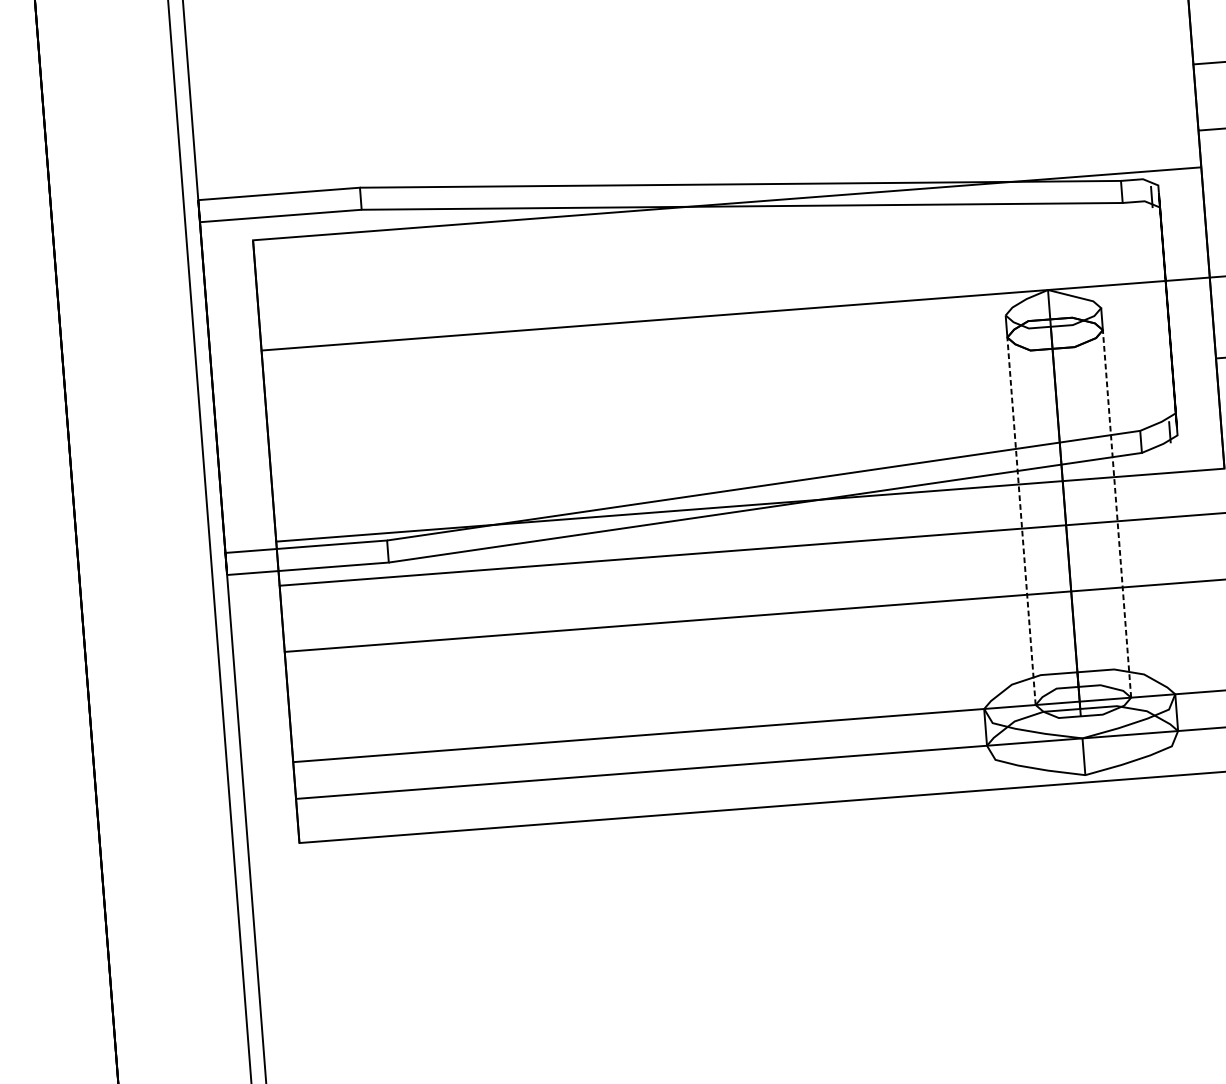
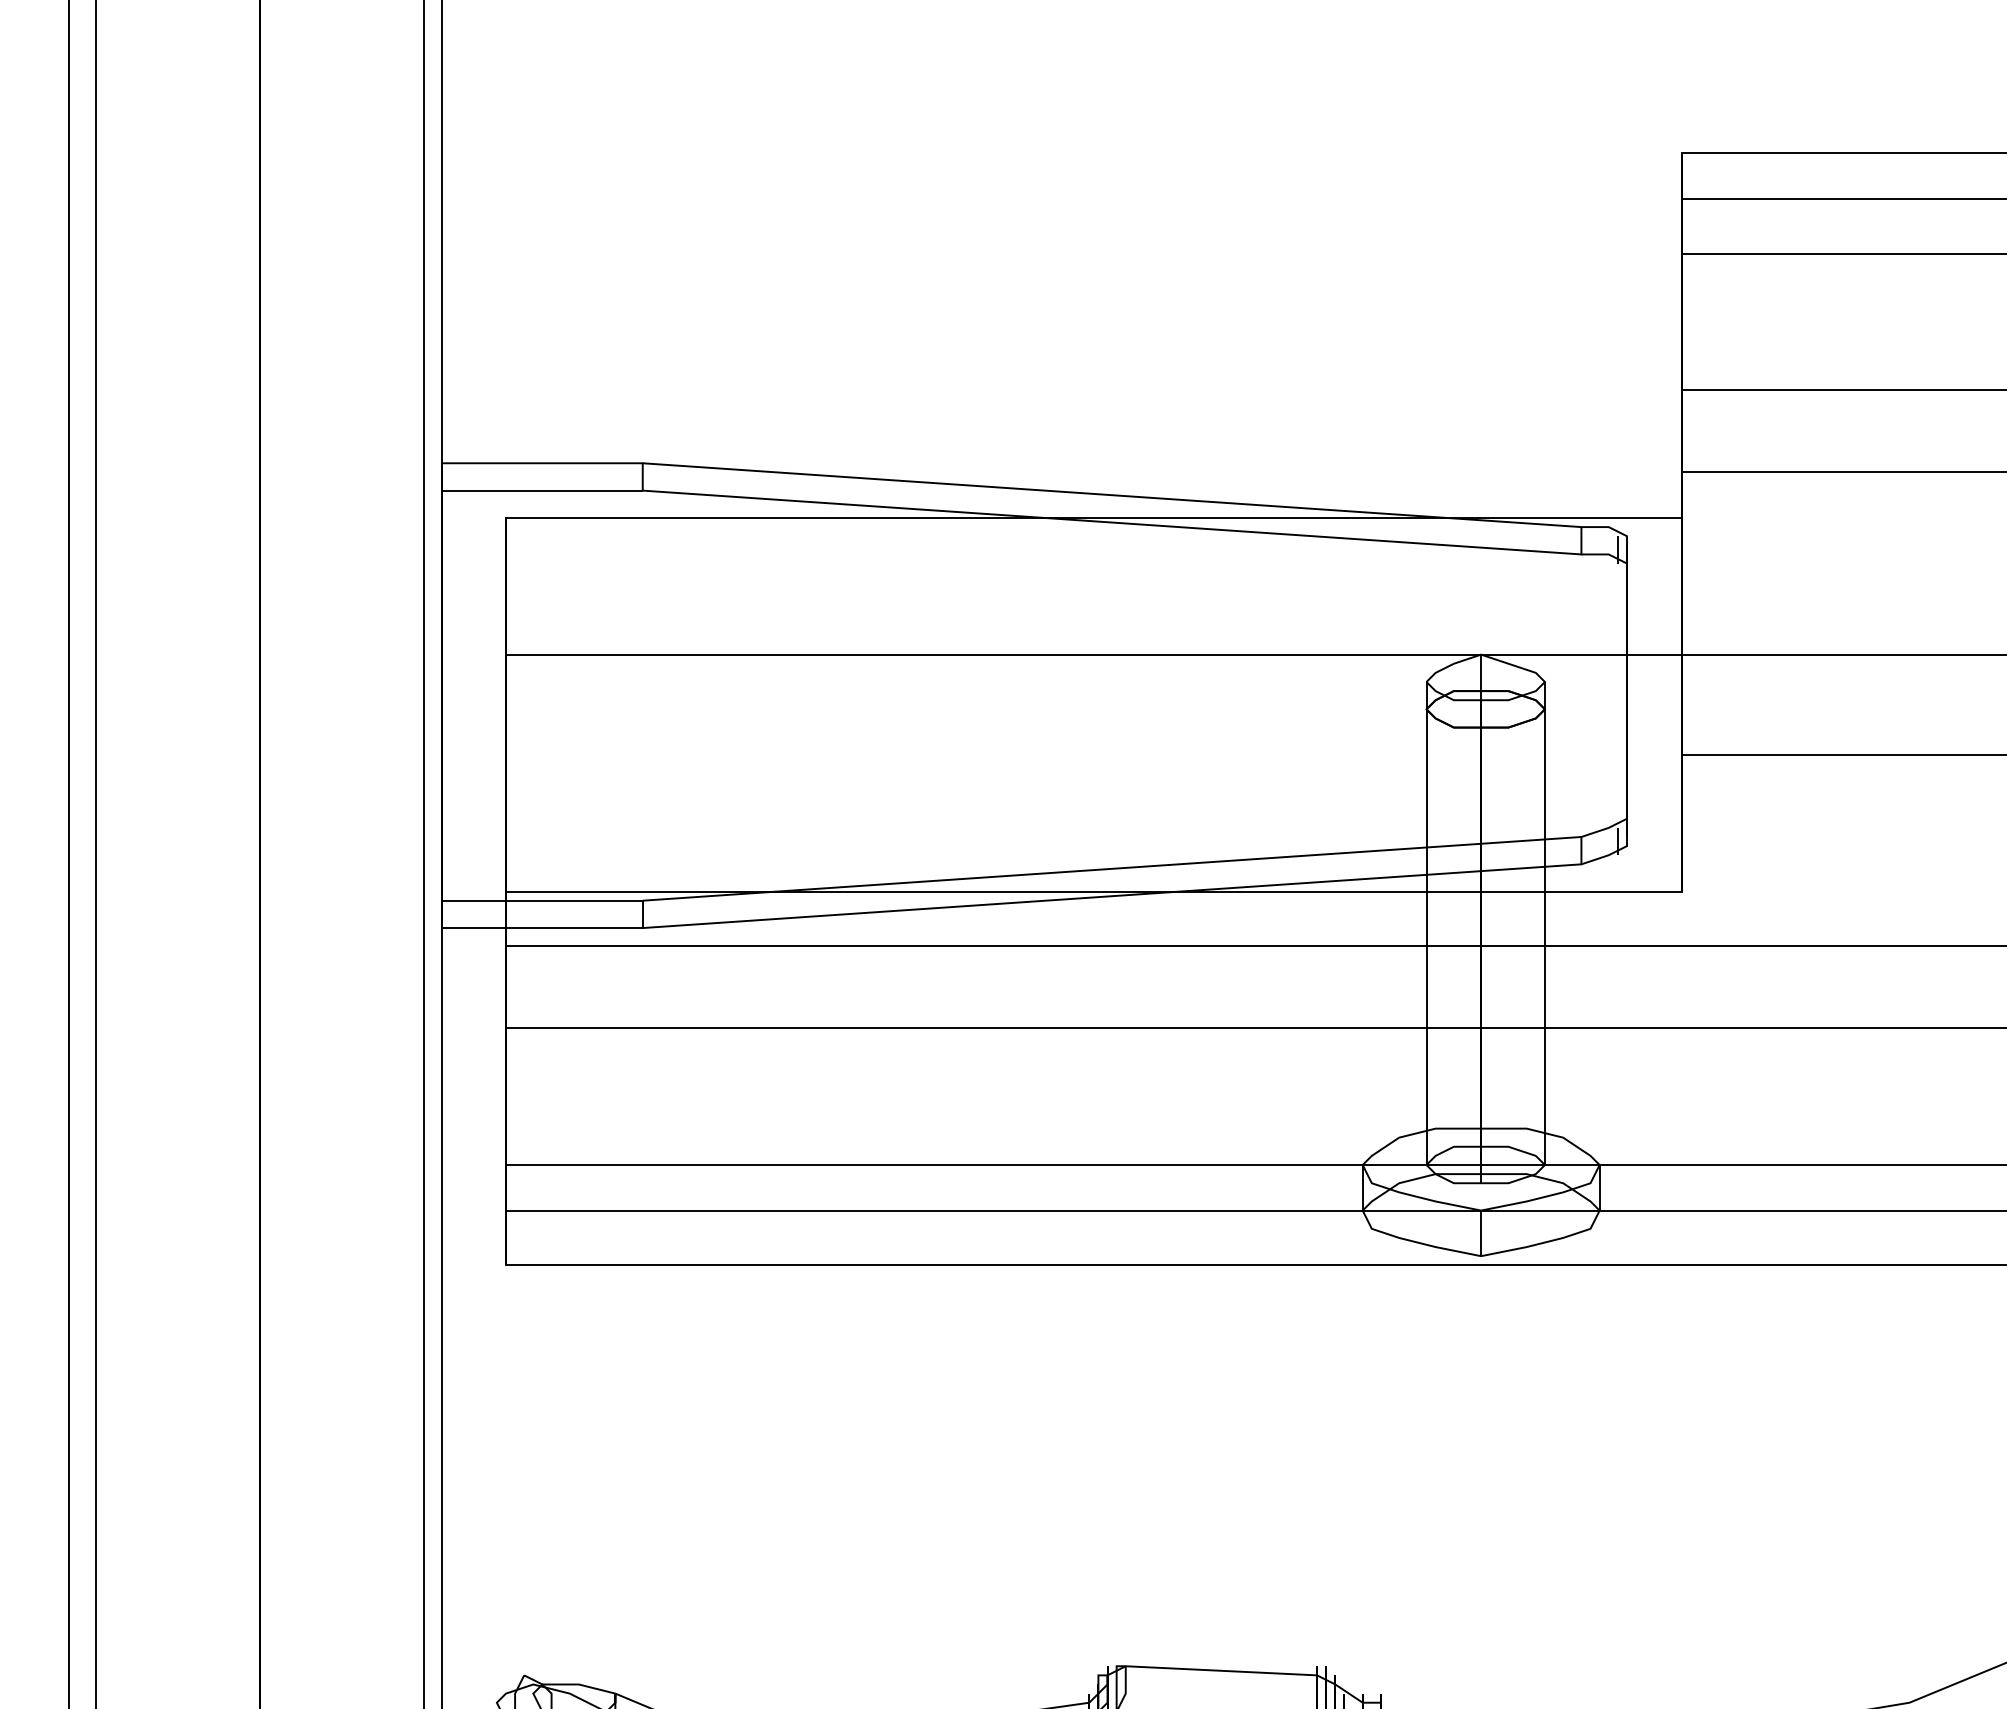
line: (1116, 514) -> (1544, 937), dashed -> solid
line: (1021, 521) -> (1426, 937), dashed -> solid

